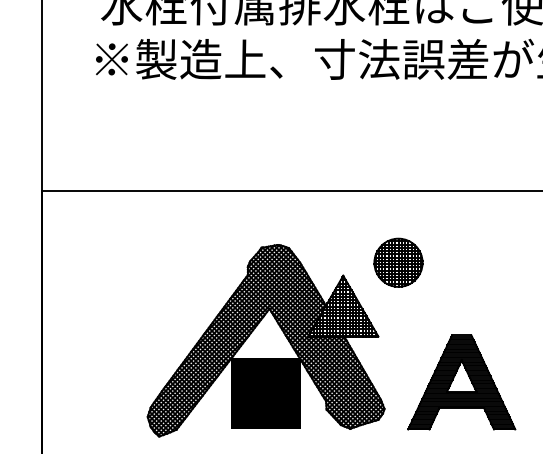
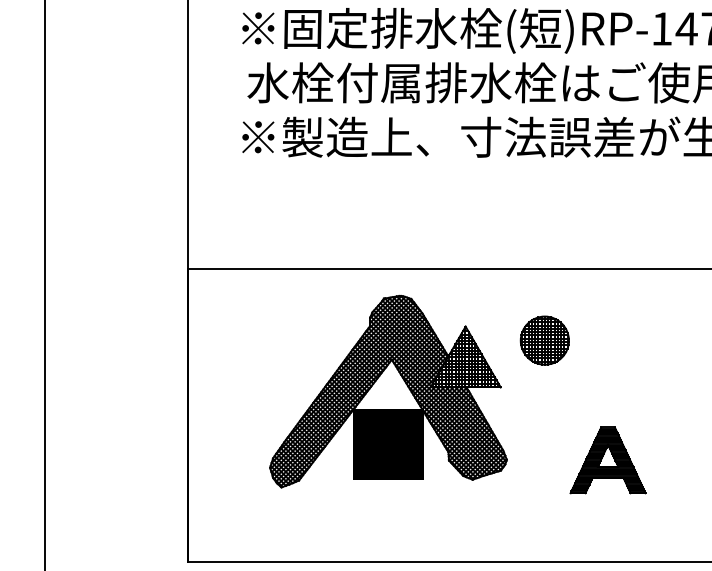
part: (266, 340) -> (388, 391), moved
part: (461, 382) -> (607, 460), size x0.7

